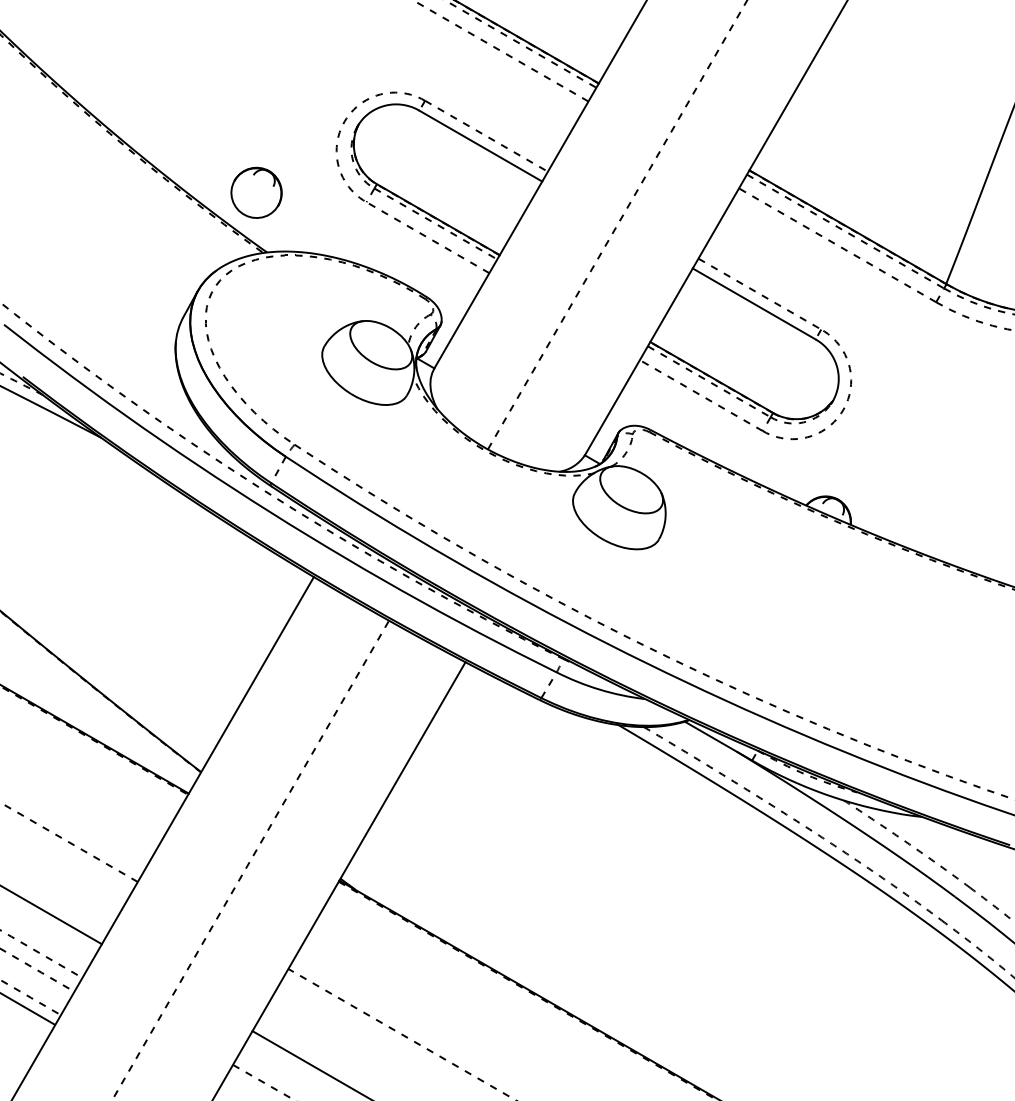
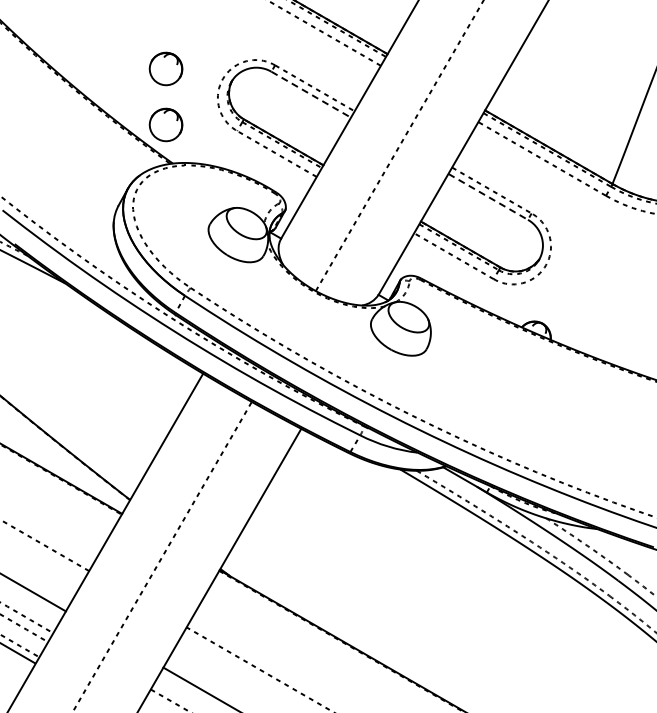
part: (255, 105) -> (165, 68), added
line: (481, 145) -> (311, 94), solid -> dashed
line: (754, 303) -> (488, 196), solid -> dashed

